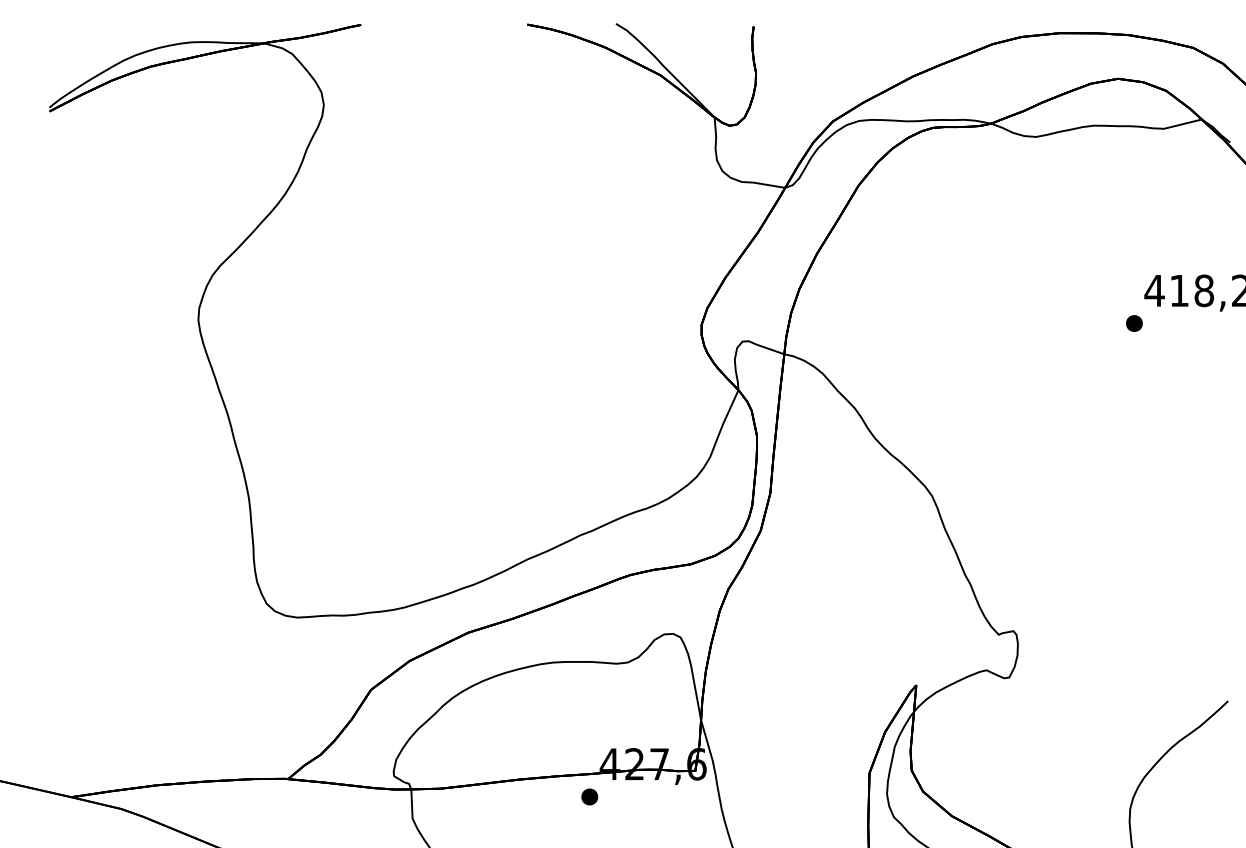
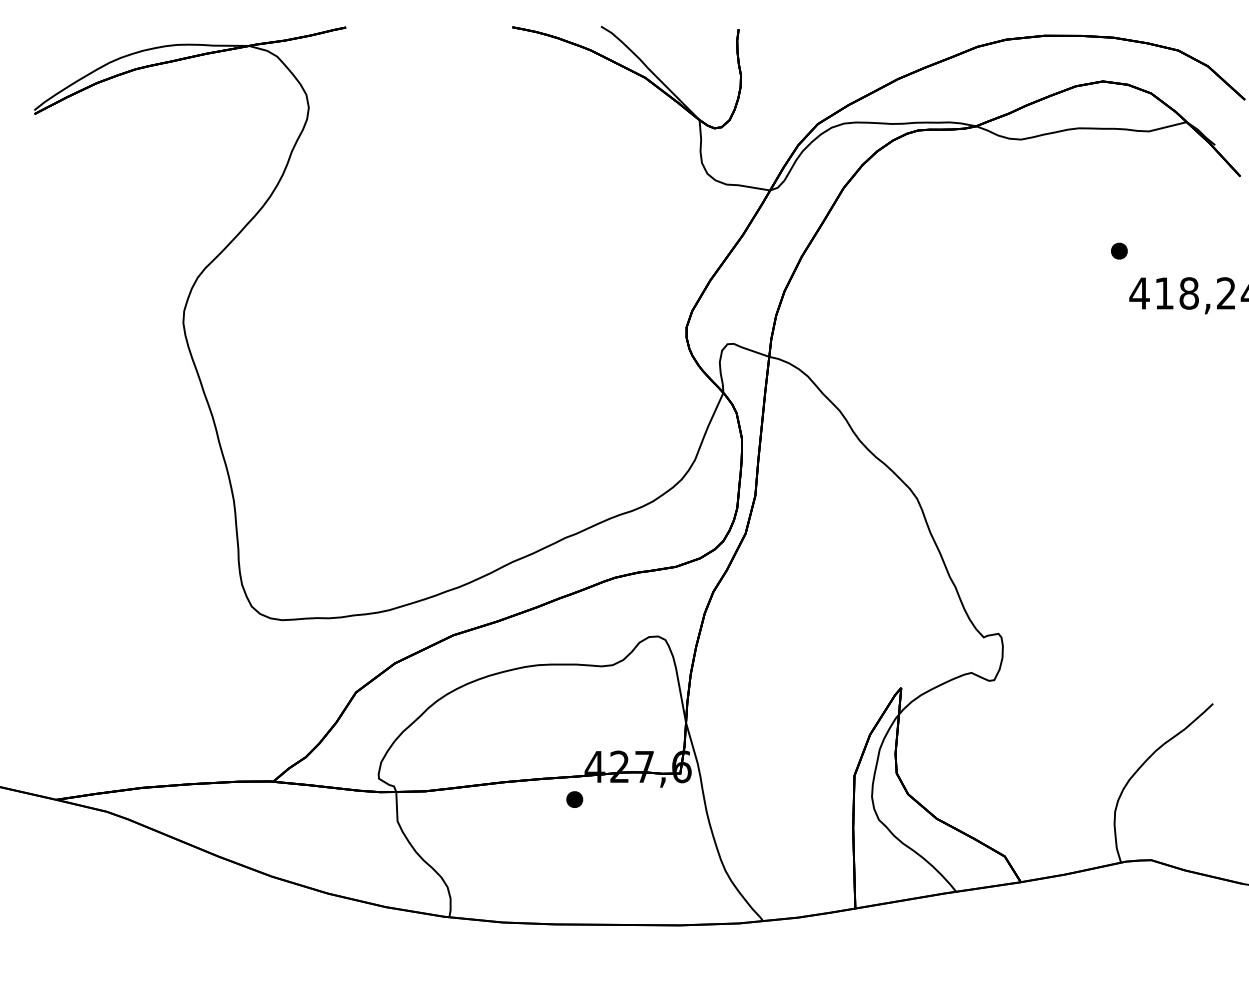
part: (1134, 322) -> (1119, 250), moved

